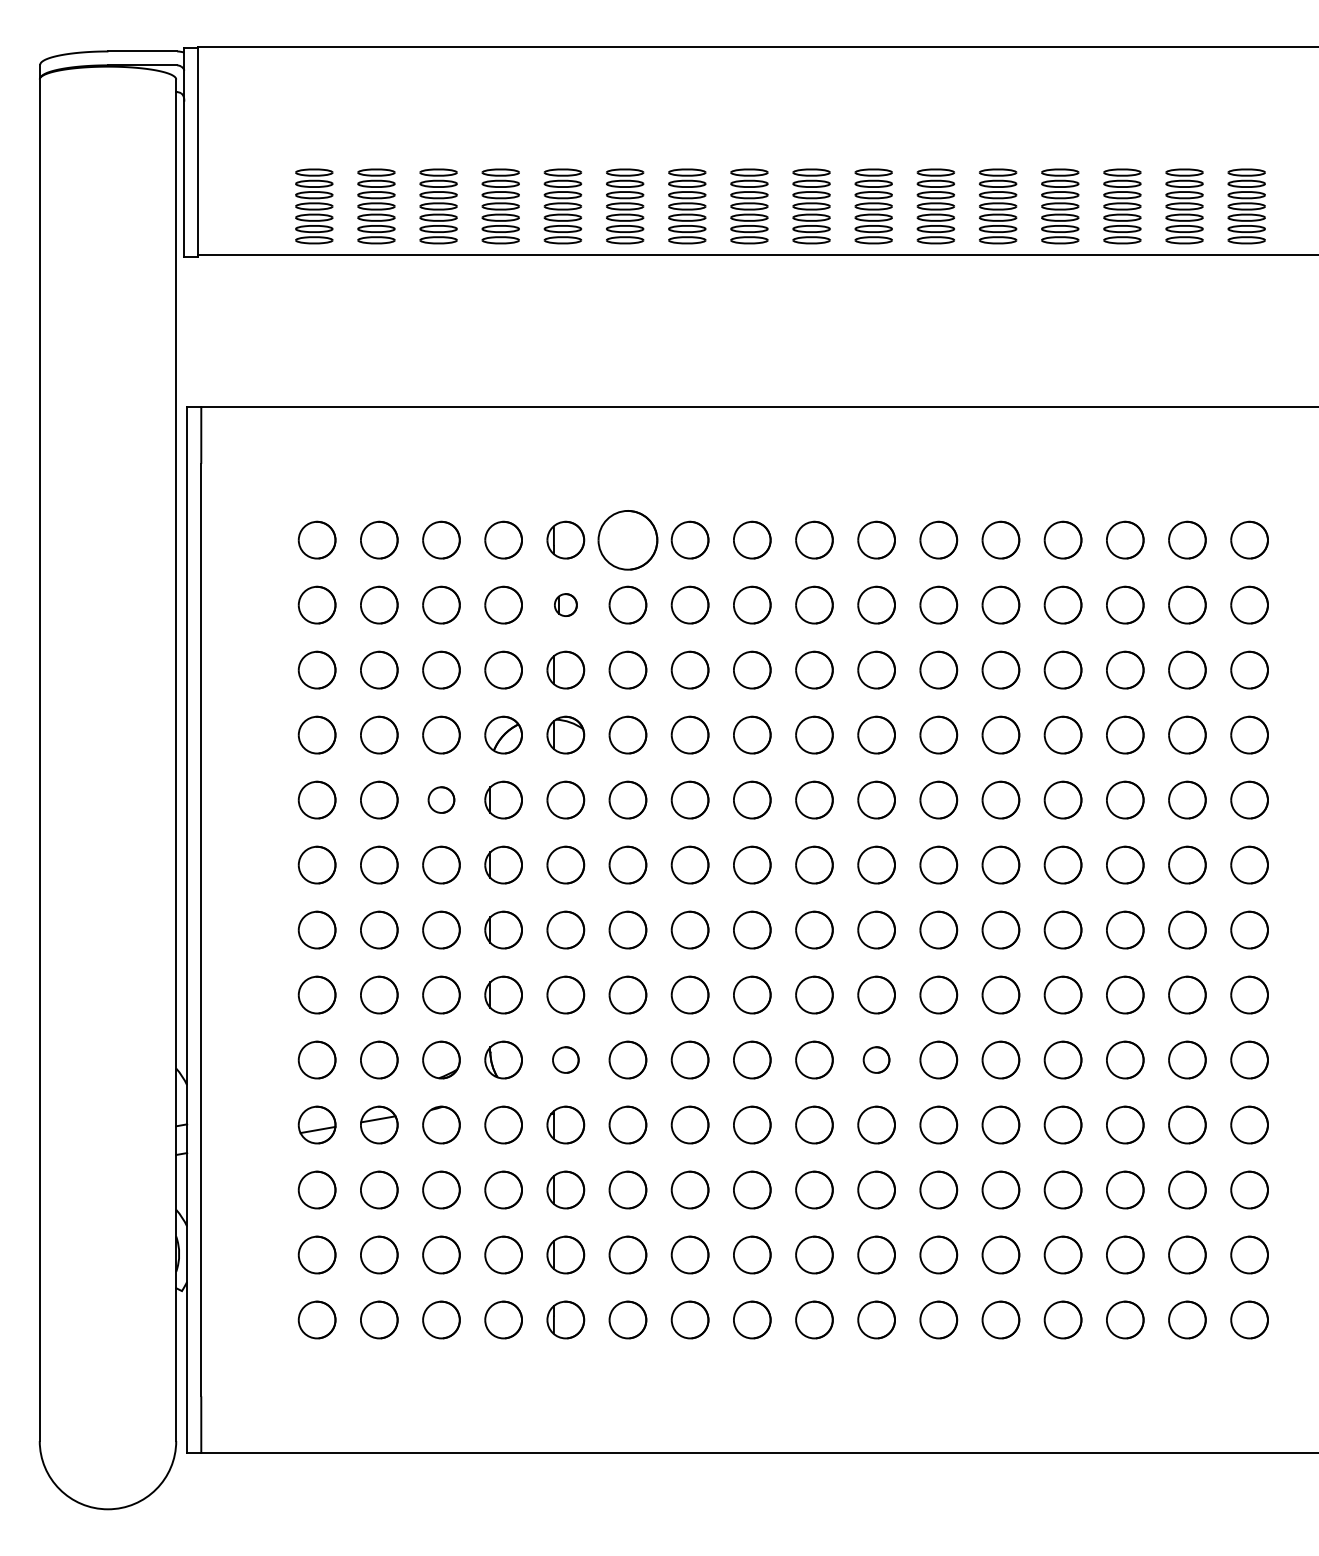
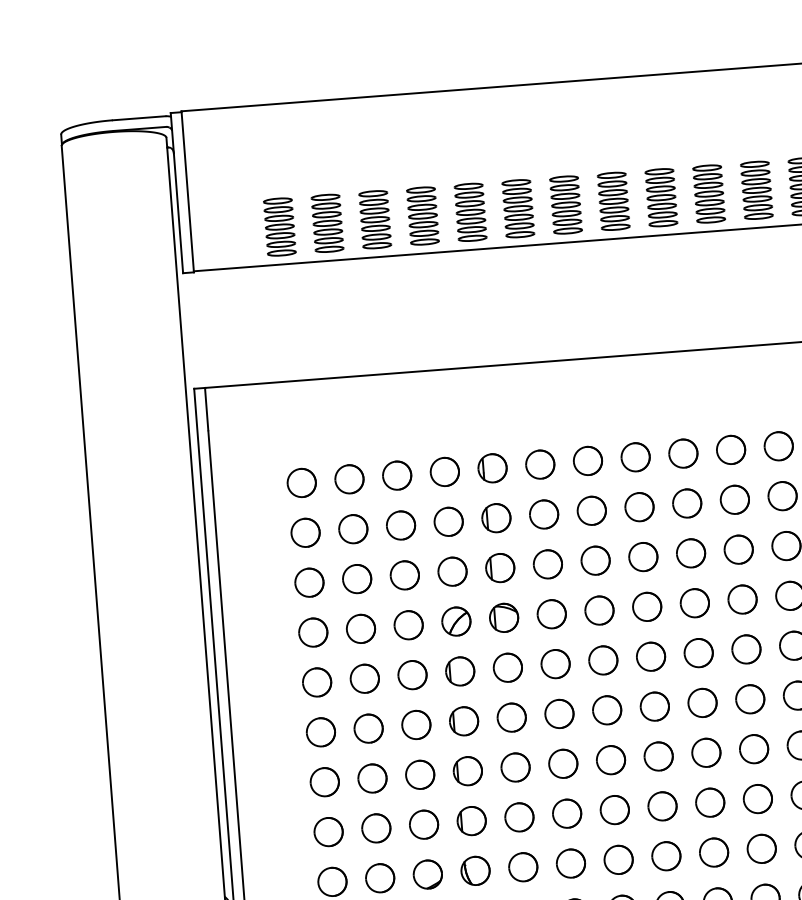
part: (627, 539) -> (539, 464), size x0.62
part: (565, 604) -> (496, 517), size x1.67
part: (441, 799) -> (412, 674), size x1.43
part: (565, 1059) -> (523, 866), size x1.43
part: (876, 1059) -> (761, 848), size x1.43

